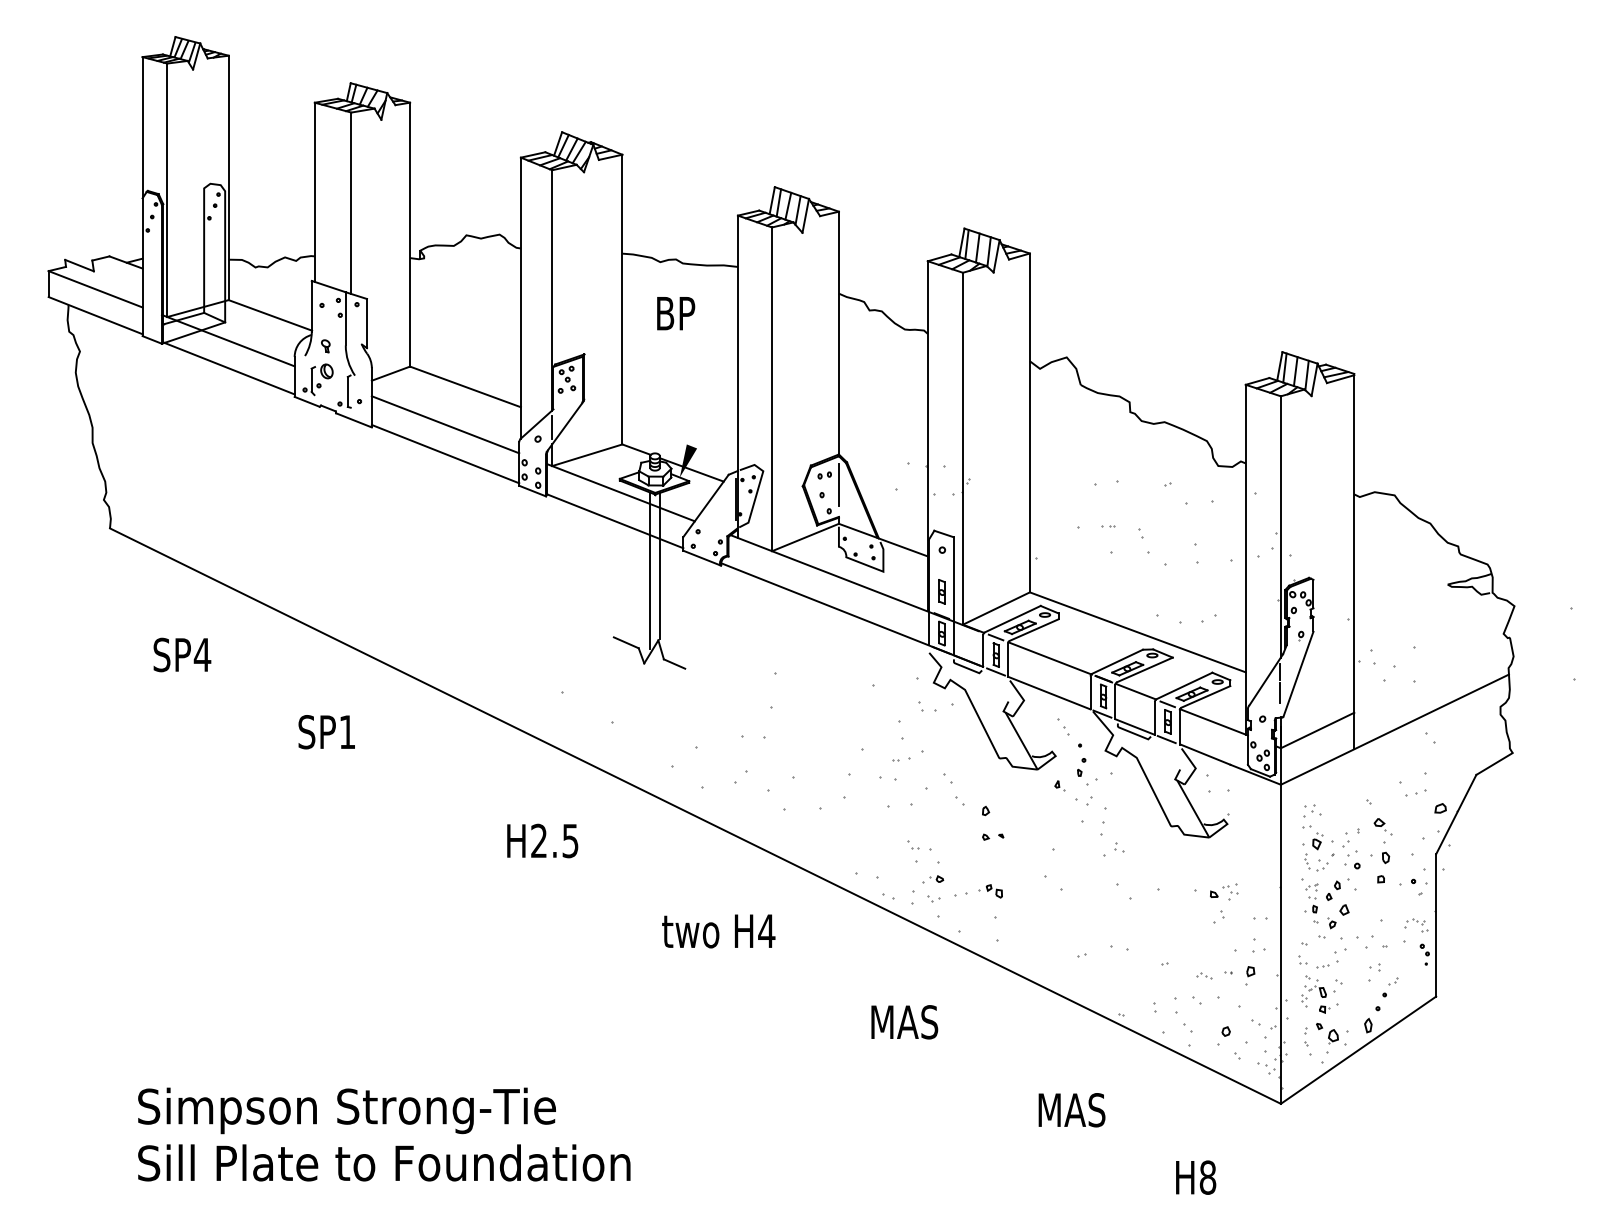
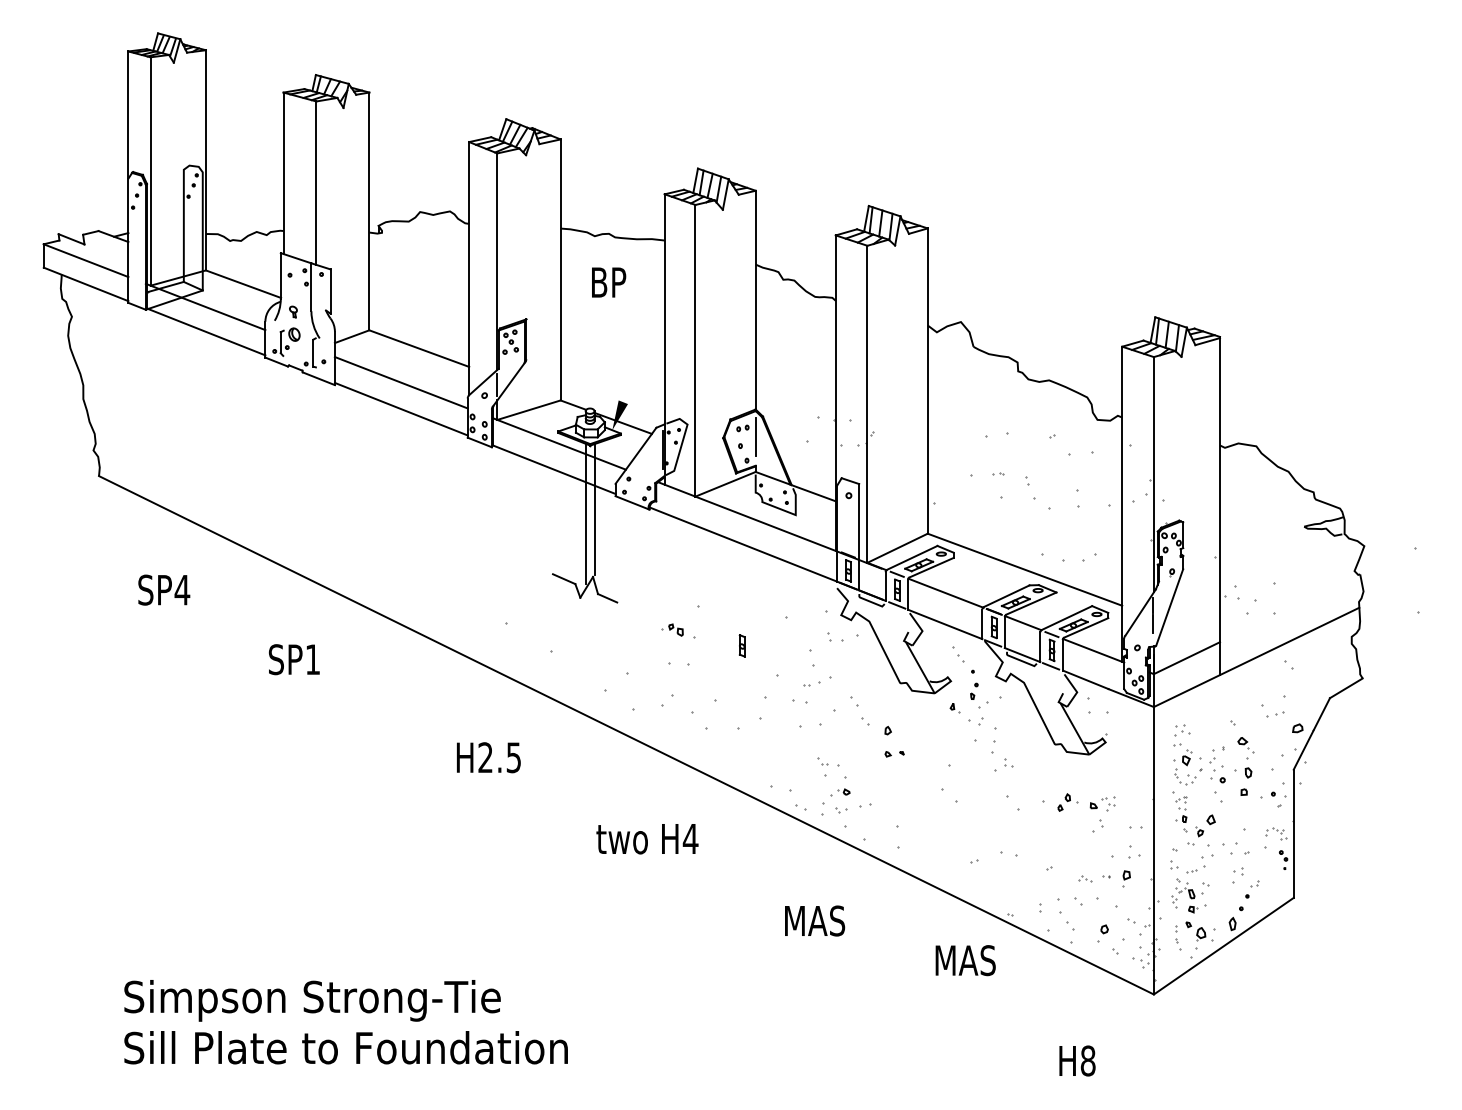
part: (941, 591) -> (741, 645), moved
part: (1333, 890) -> (1064, 802), moved
part: (990, 891) -> (672, 630), moved
text: (1071, 1110) -> (965, 960), moved

